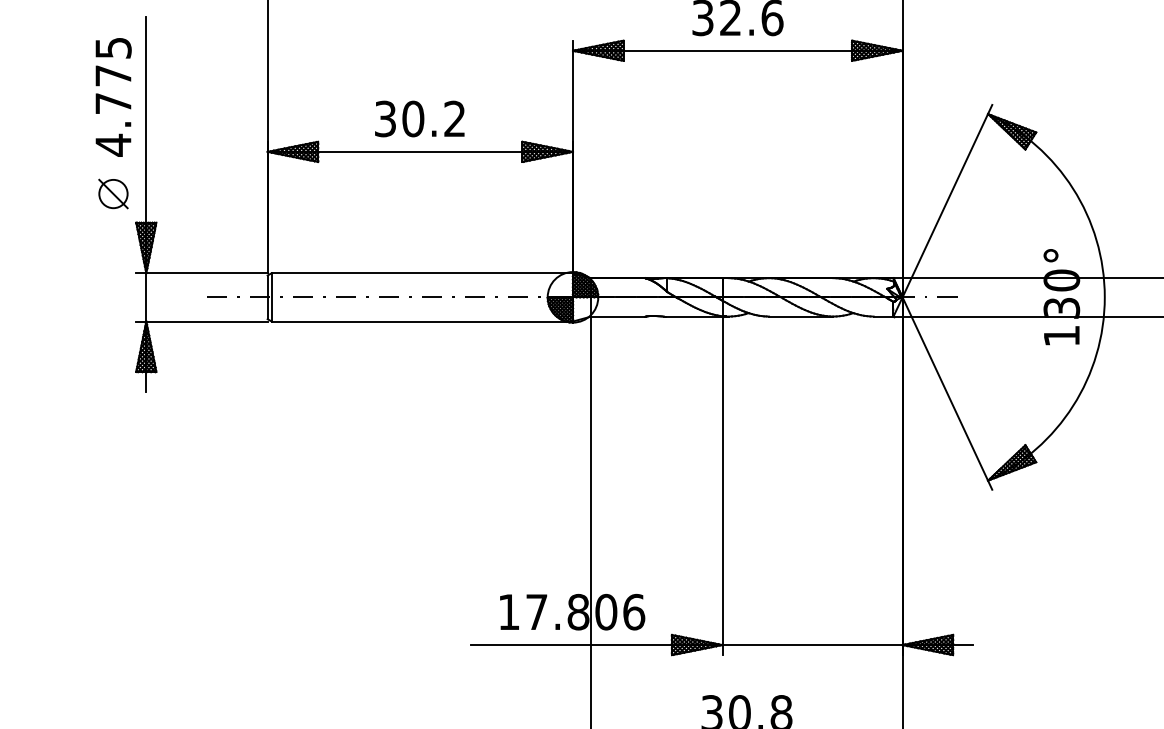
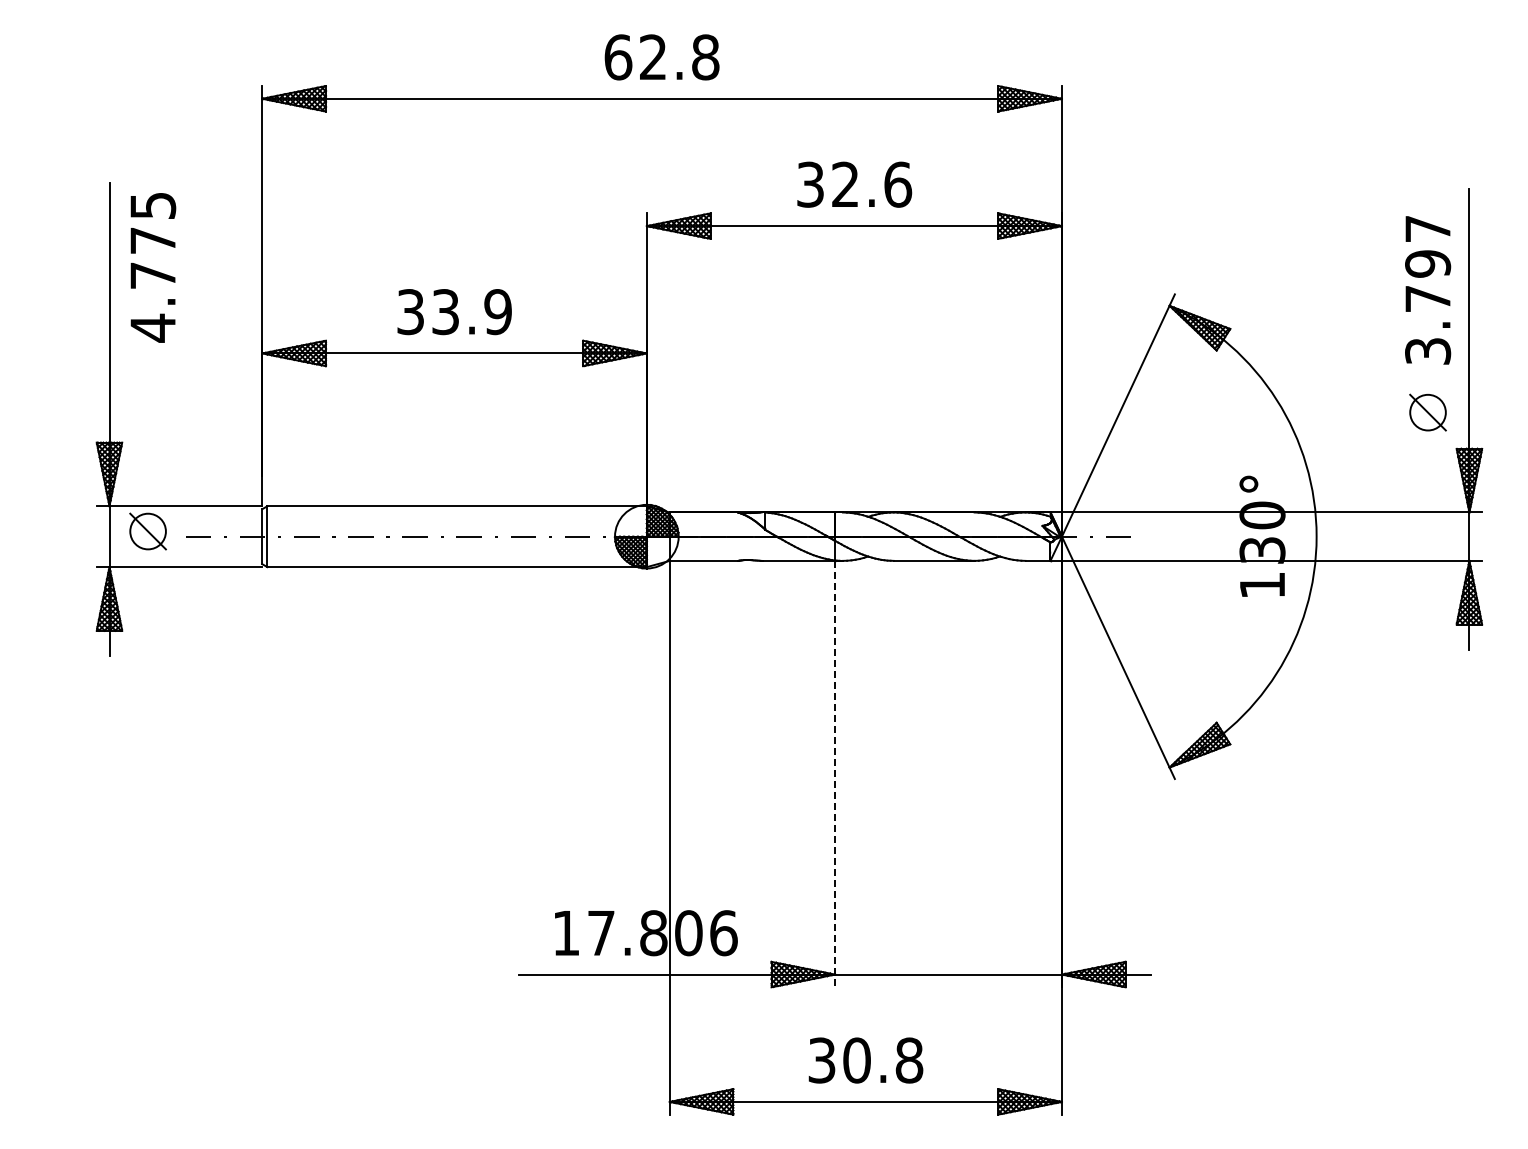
text: (113, 97) -> (153, 267), moved
text: (433, 119) -> (471, 312), 30.2 -> 33.9
part: (112, 193) -> (147, 531), moved
line: (722, 486) -> (835, 774), solid -> dashed

